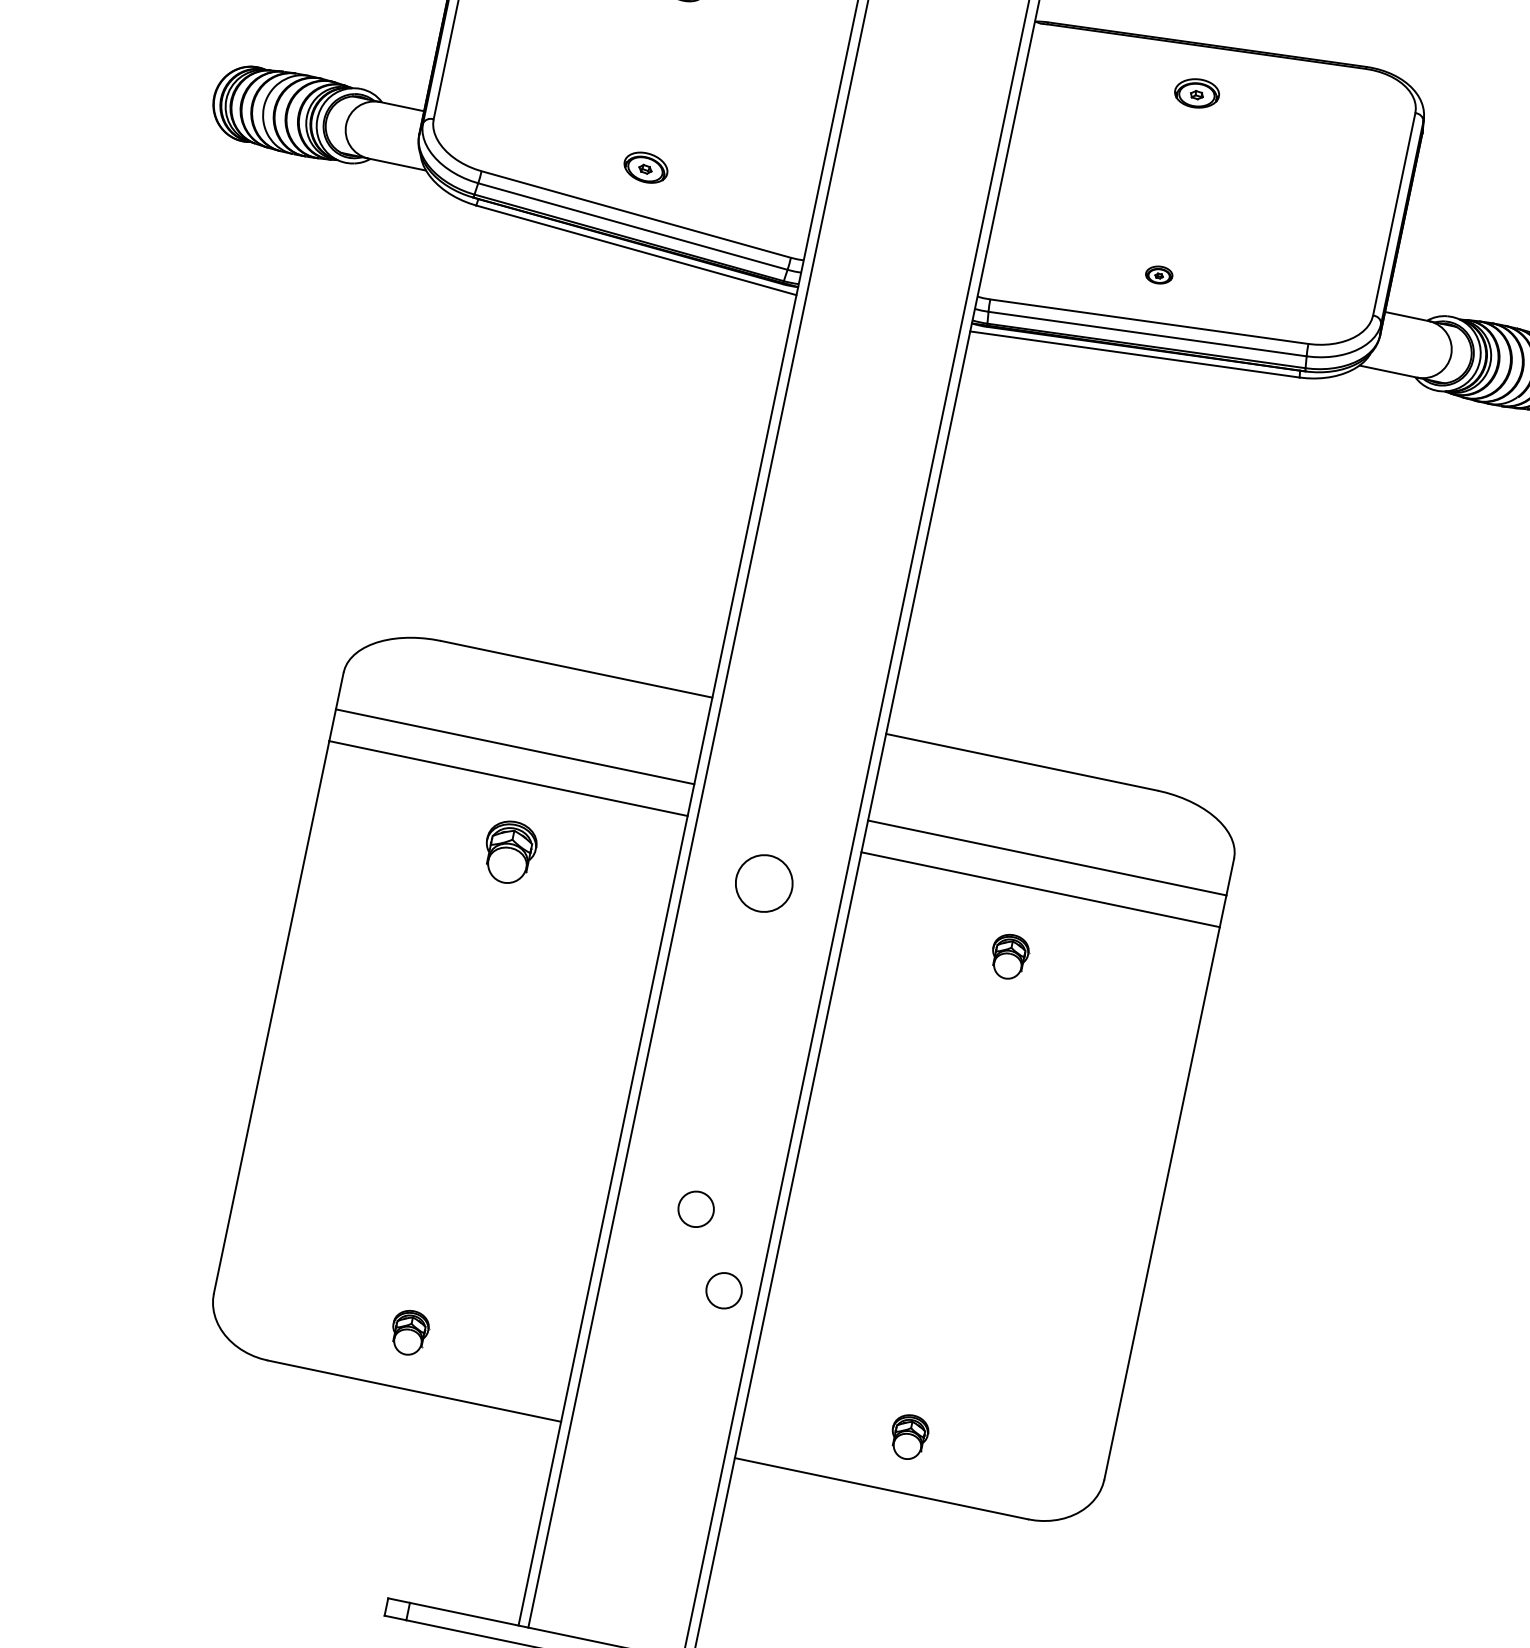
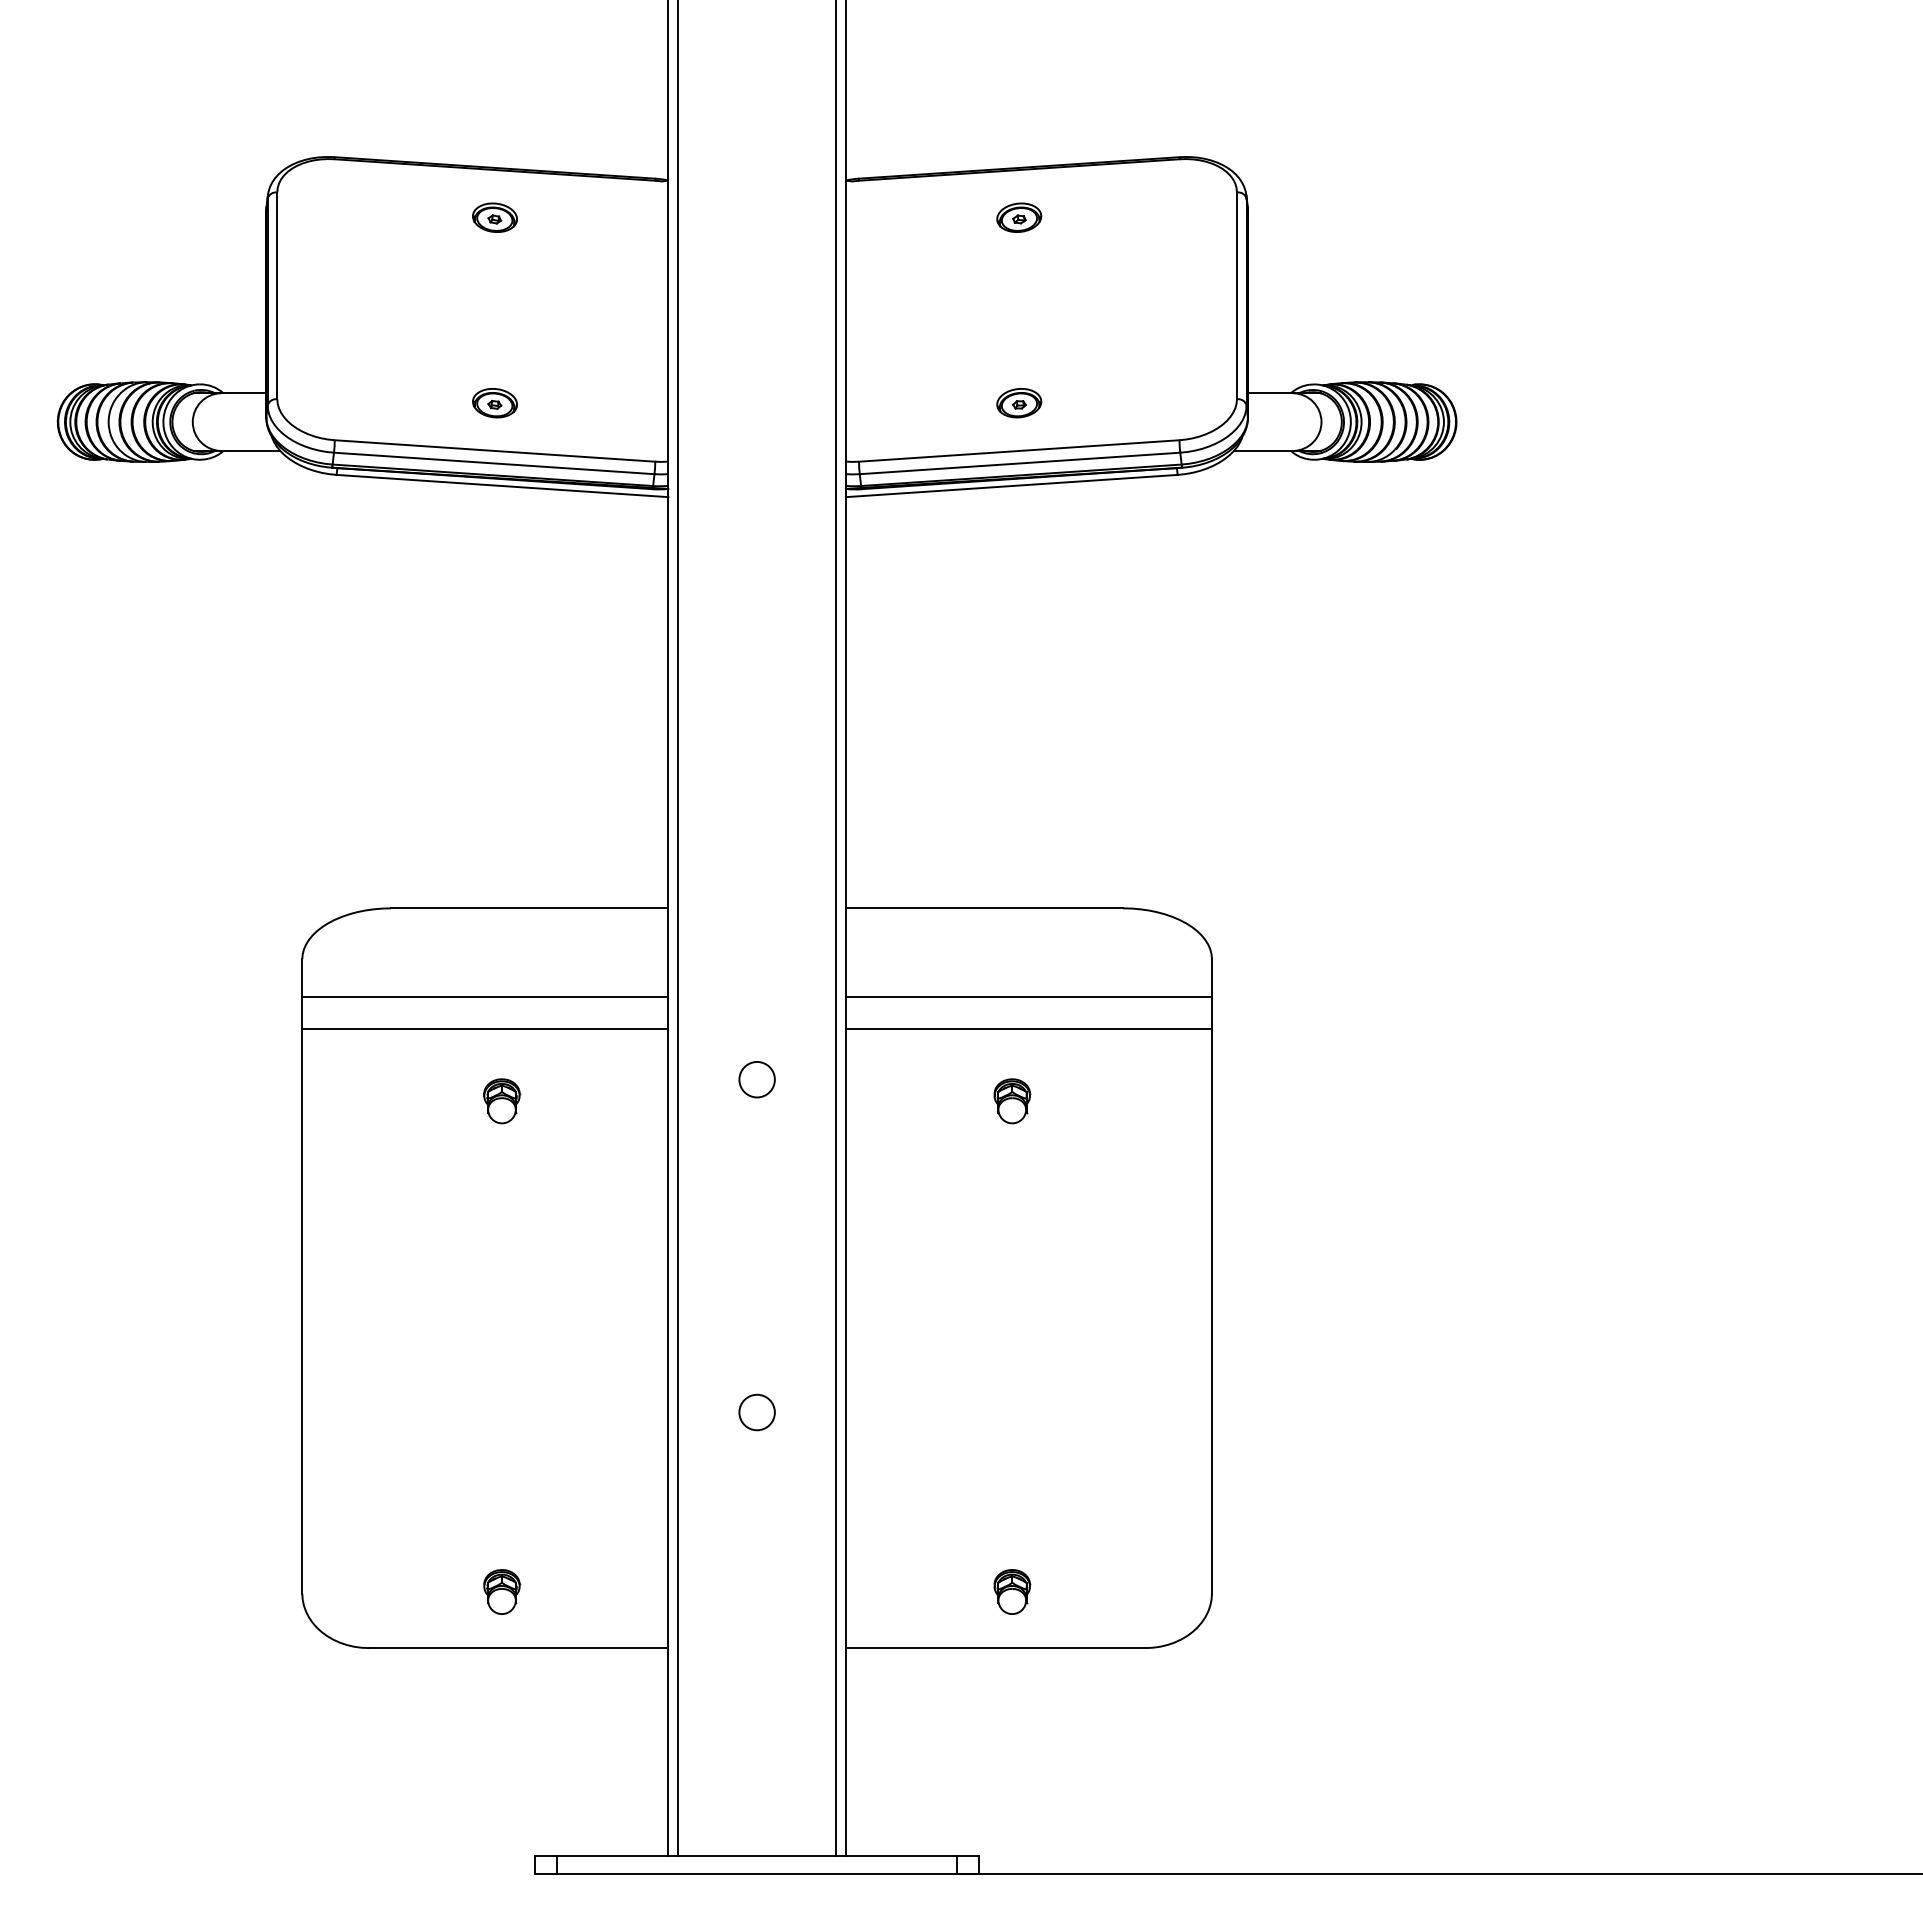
part: (1159, 275) -> (1019, 403), size x1.67
part: (510, 852) -> (502, 1101), size x0.71
circle: (763, 883) -> (756, 1079), size x0.62
circle: (723, 1290) -> (800, 1486), removed

